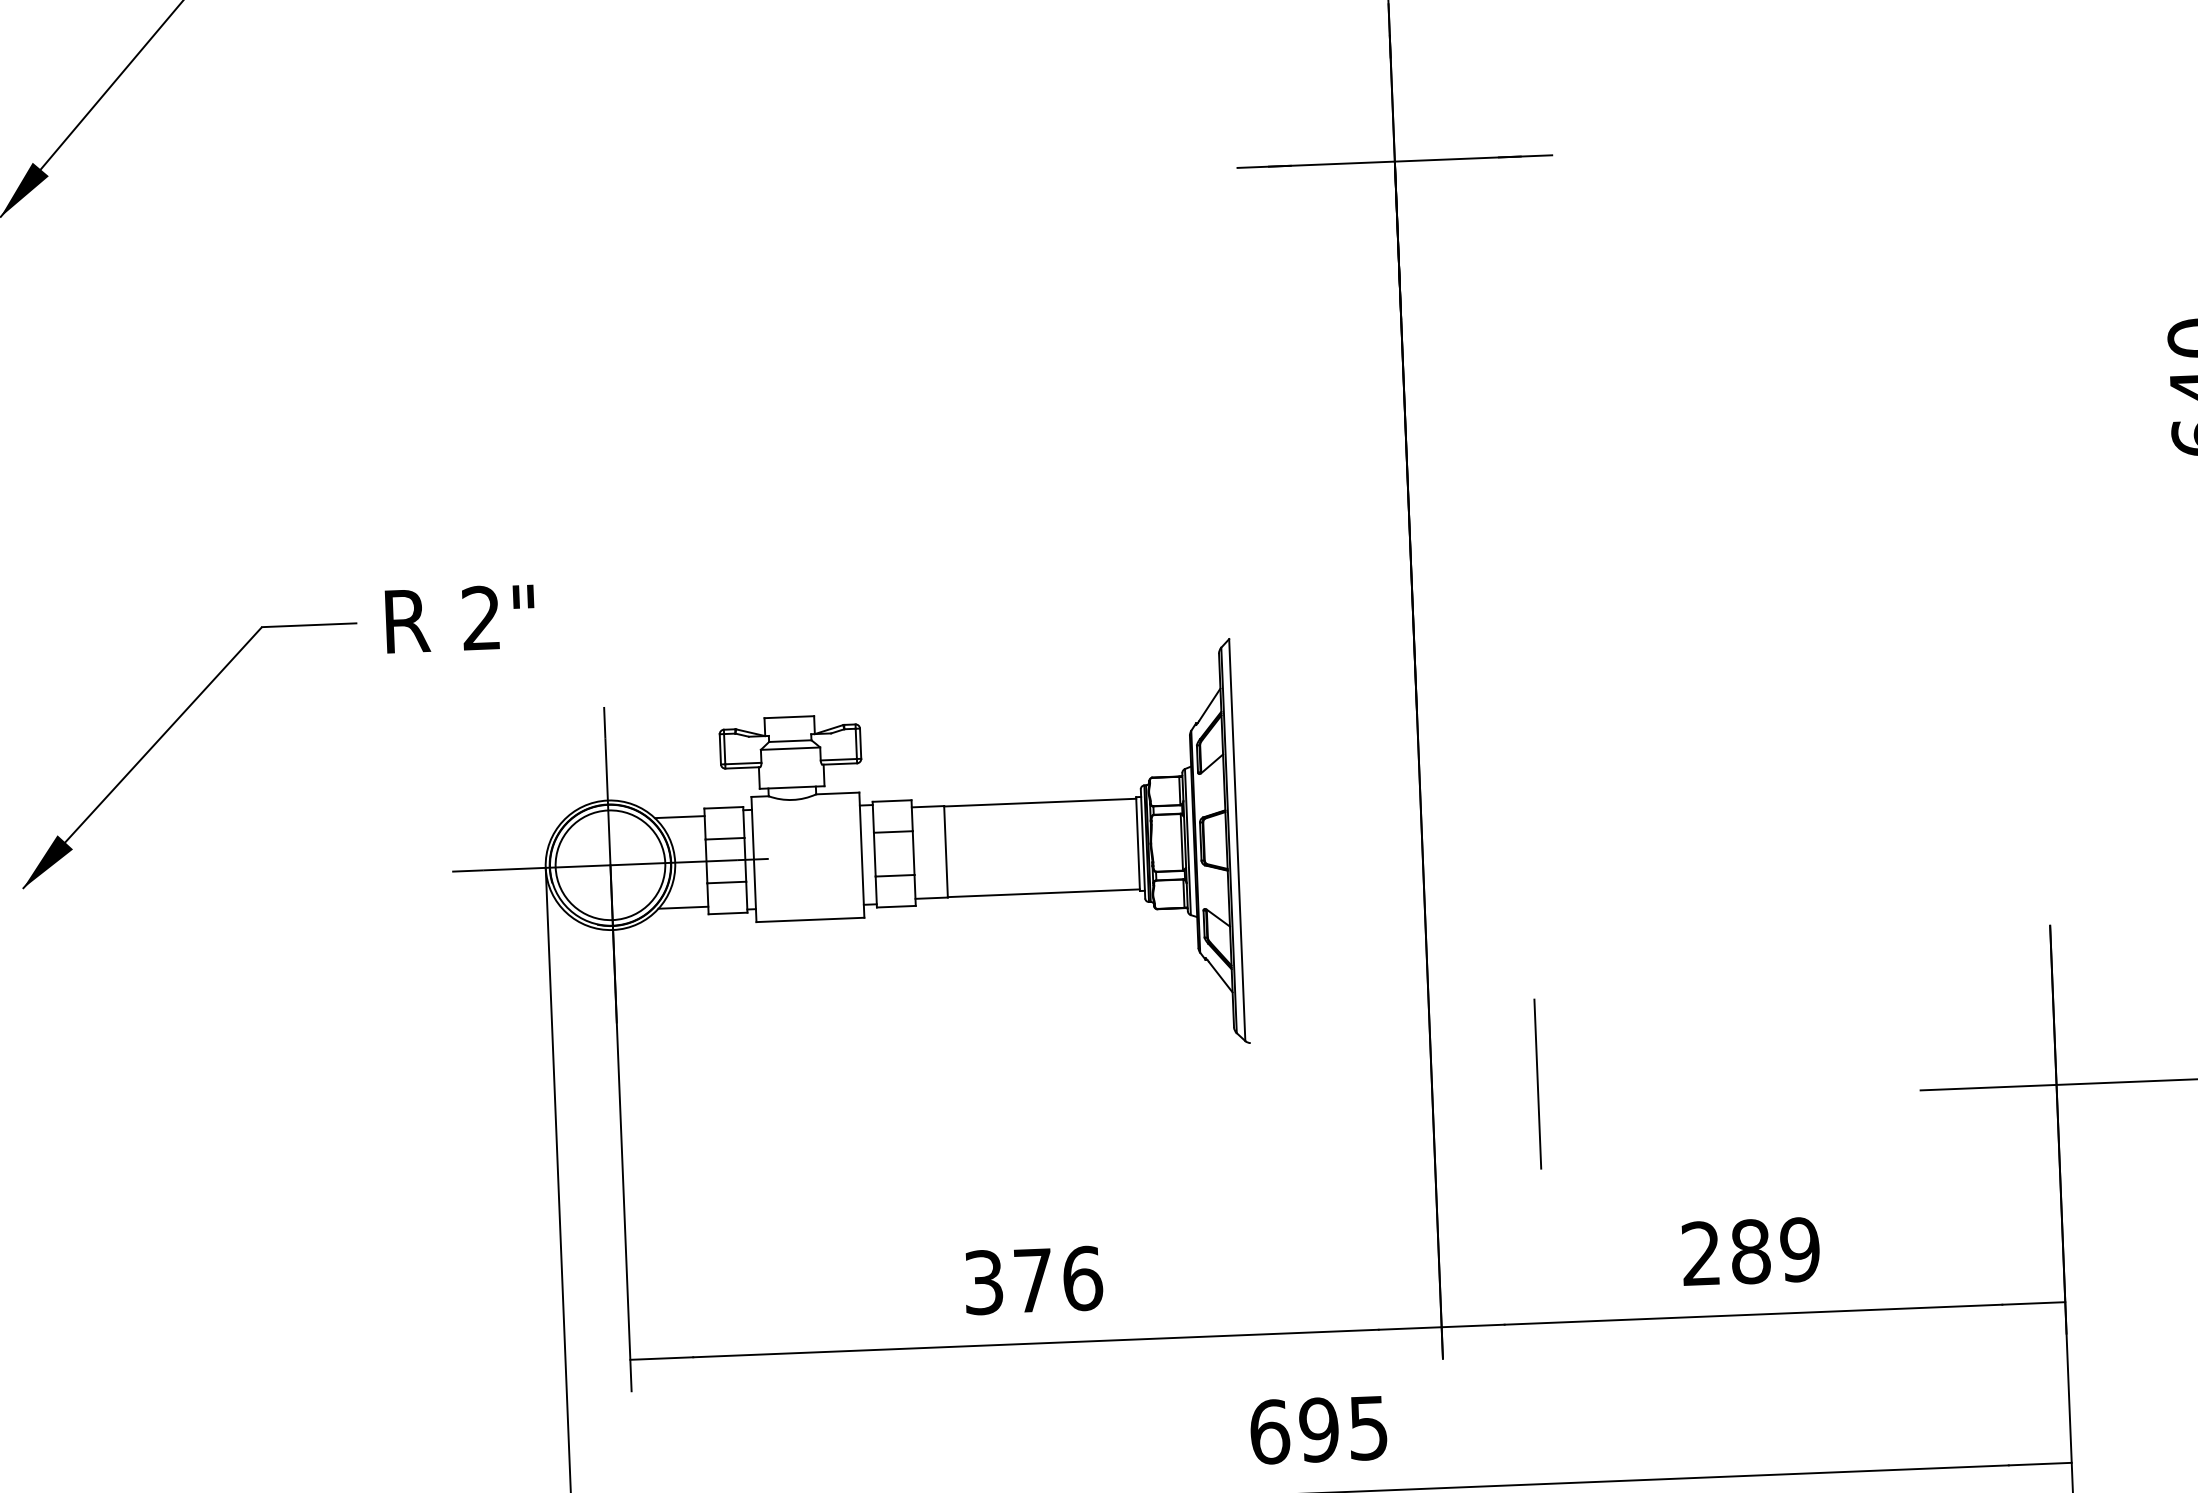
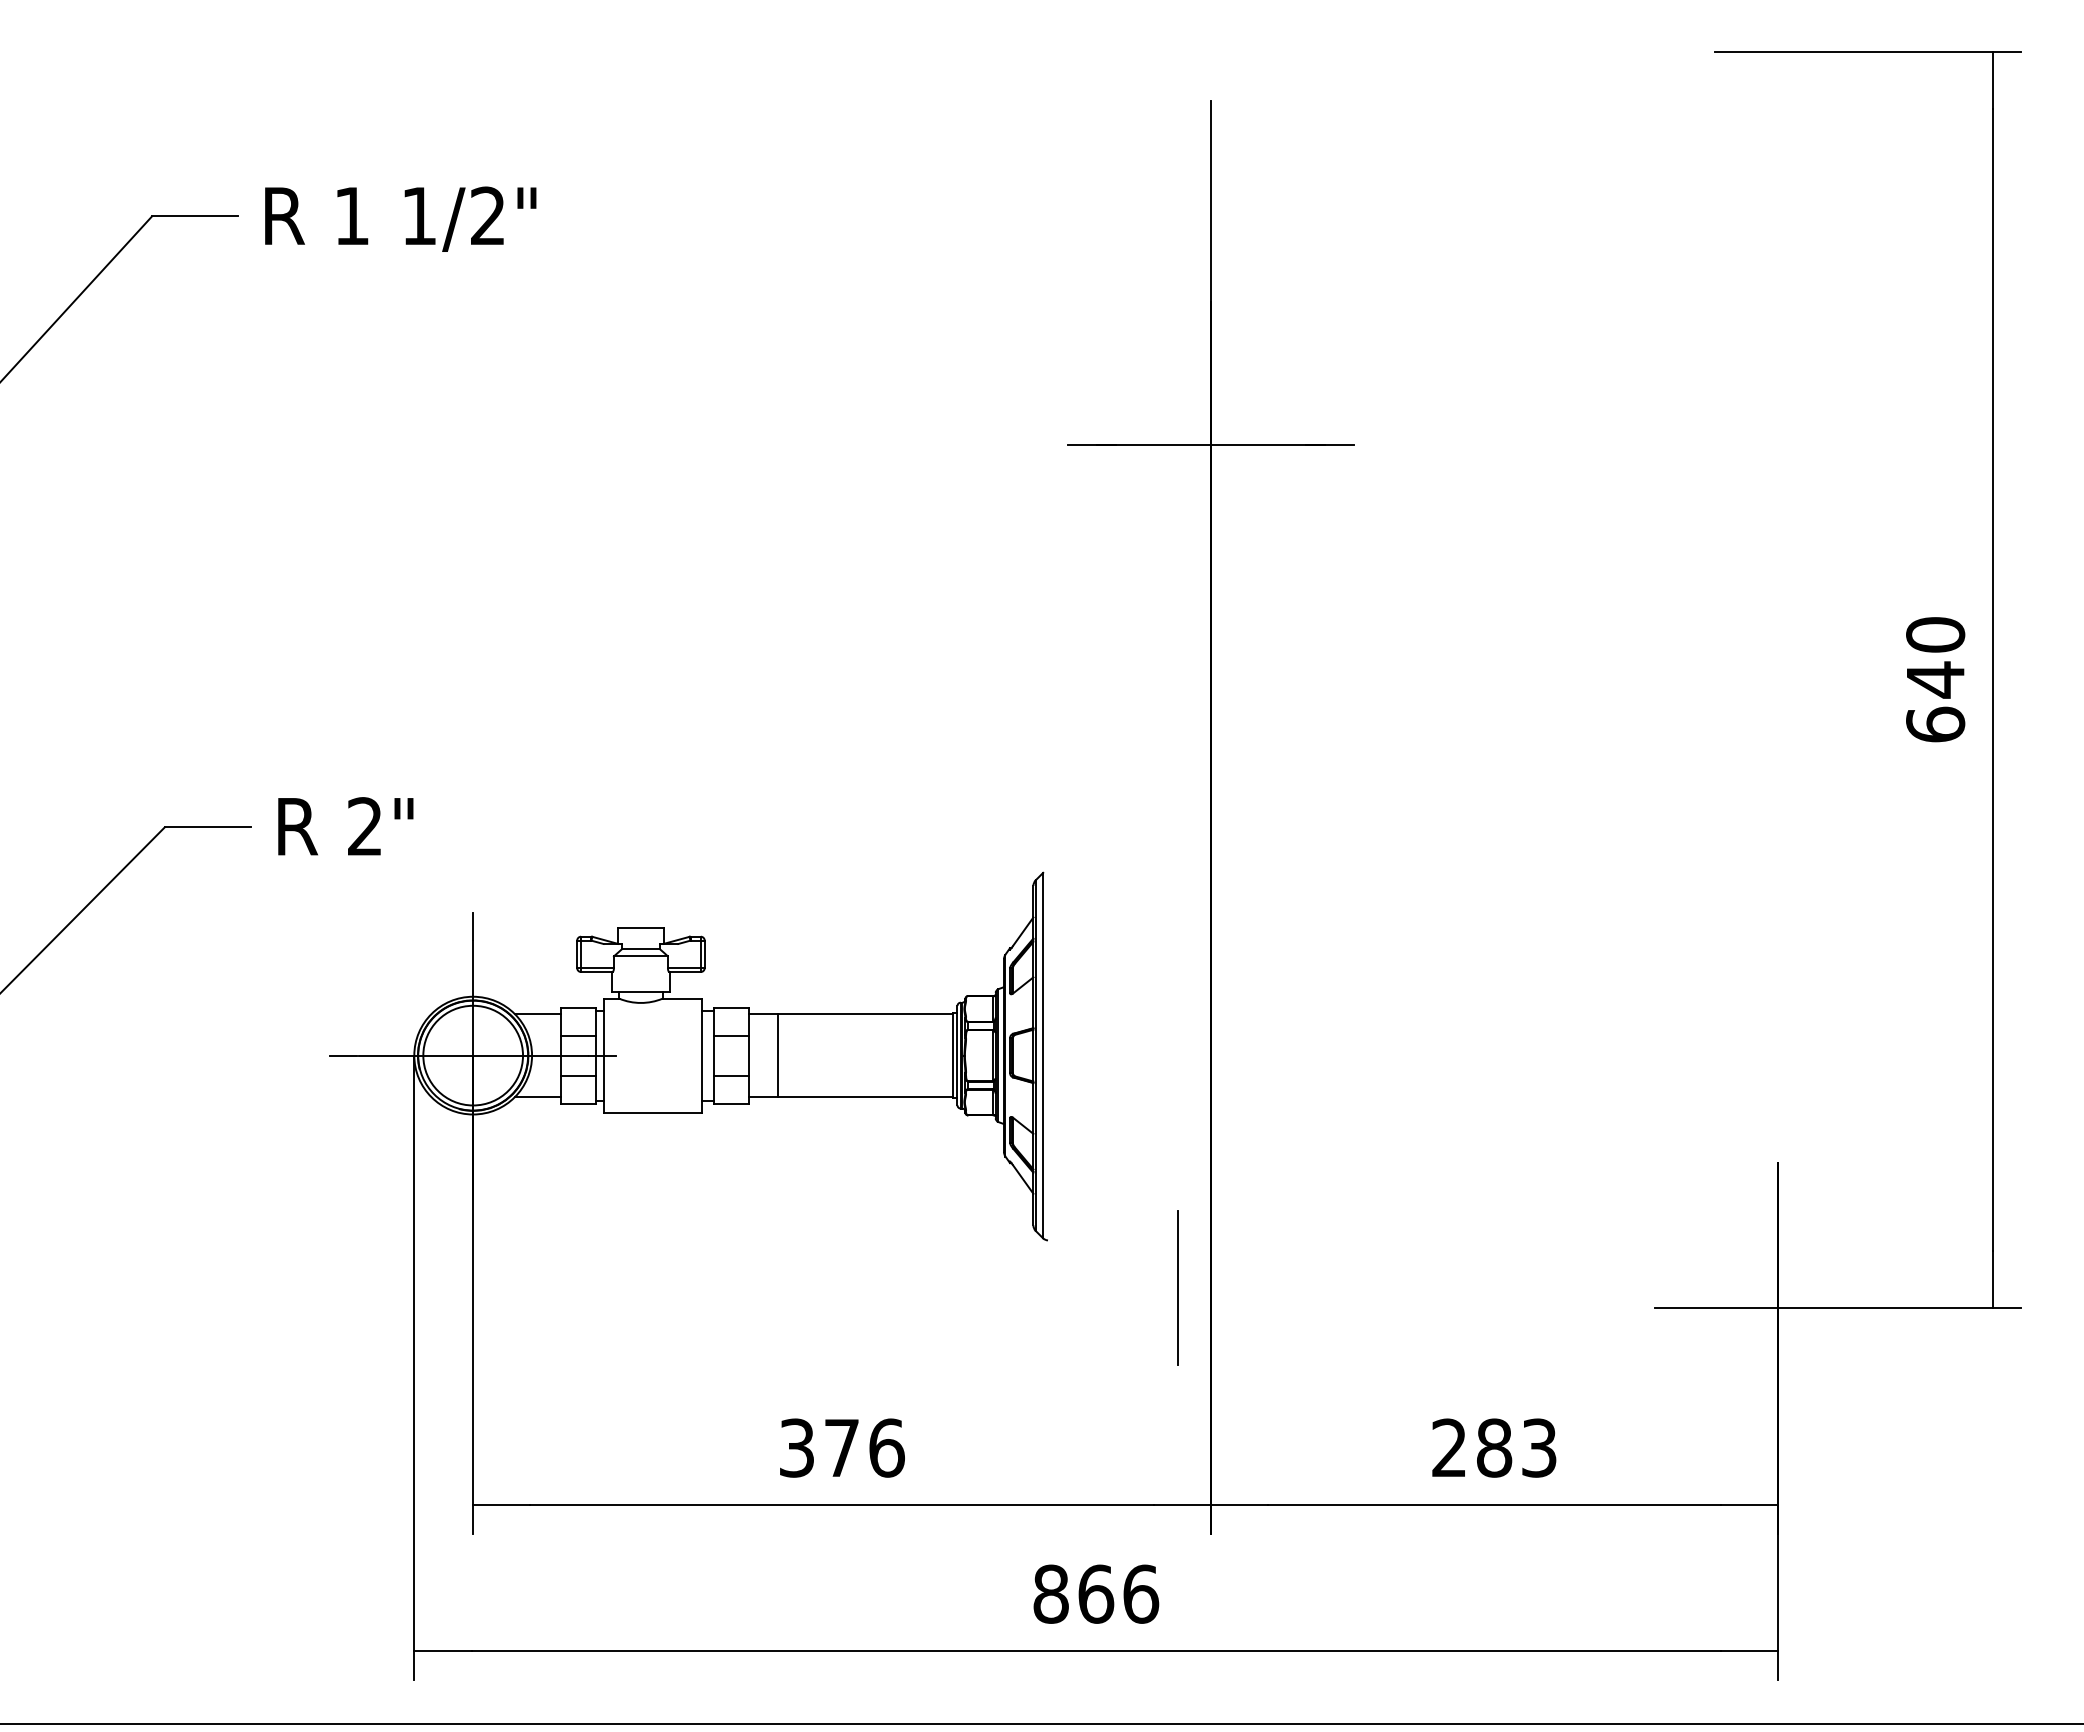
line: (1537, 1083) -> (1177, 1287), moved
text: (1799, 1249) -> (1538, 1447), 289 -> 283
text: (1319, 1429) -> (1096, 1593), 695 -> 866

